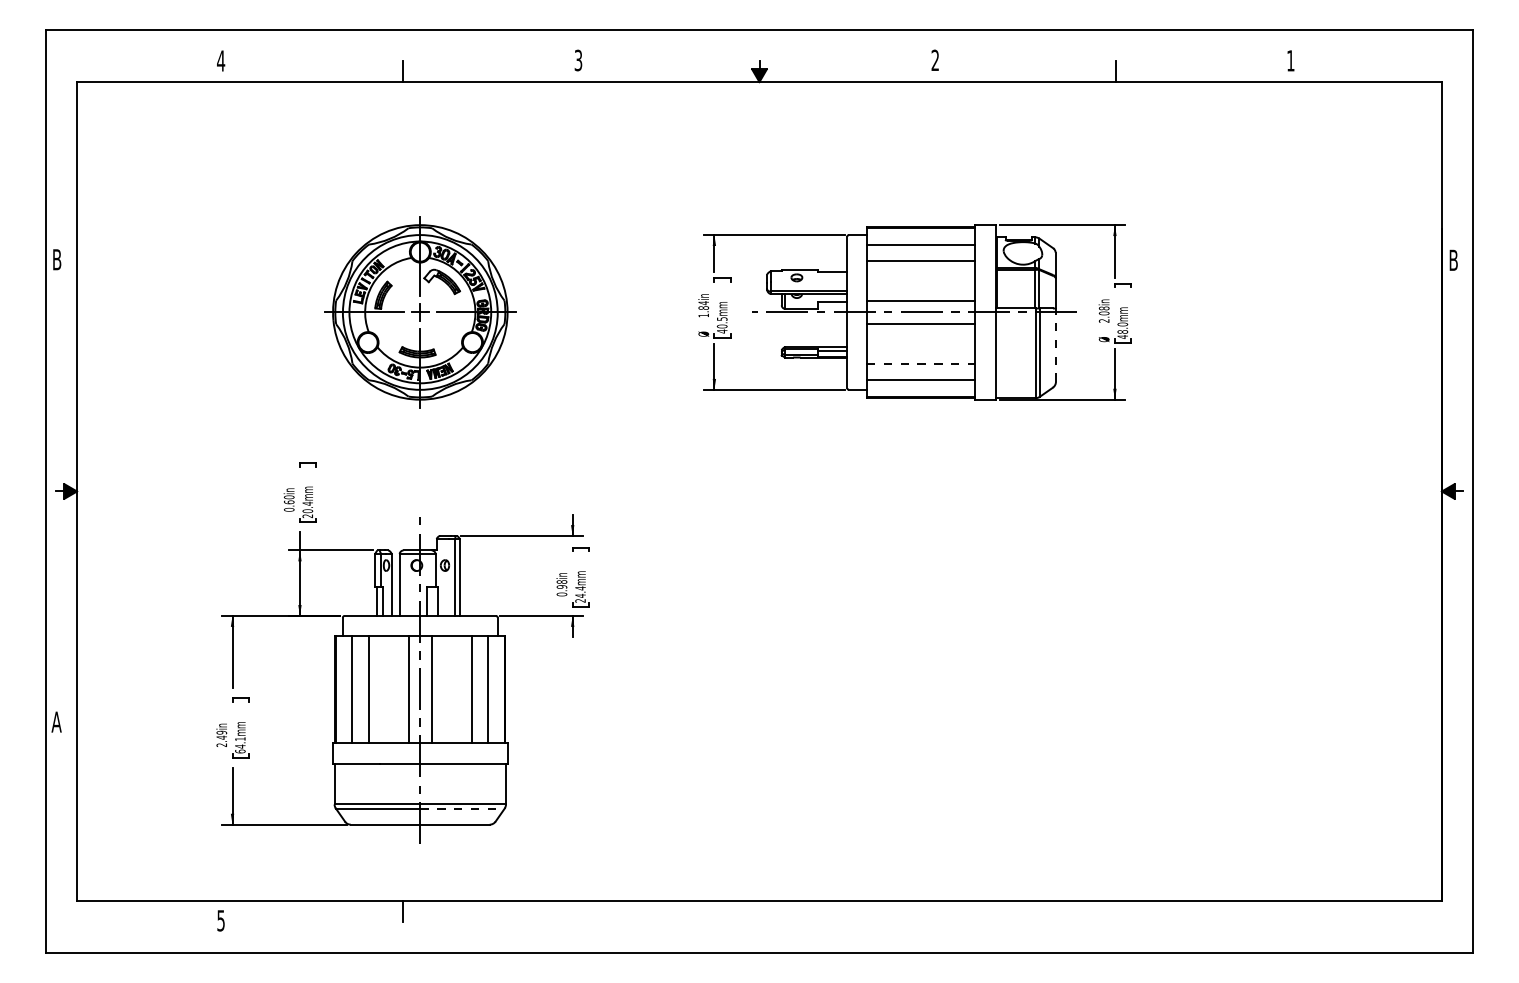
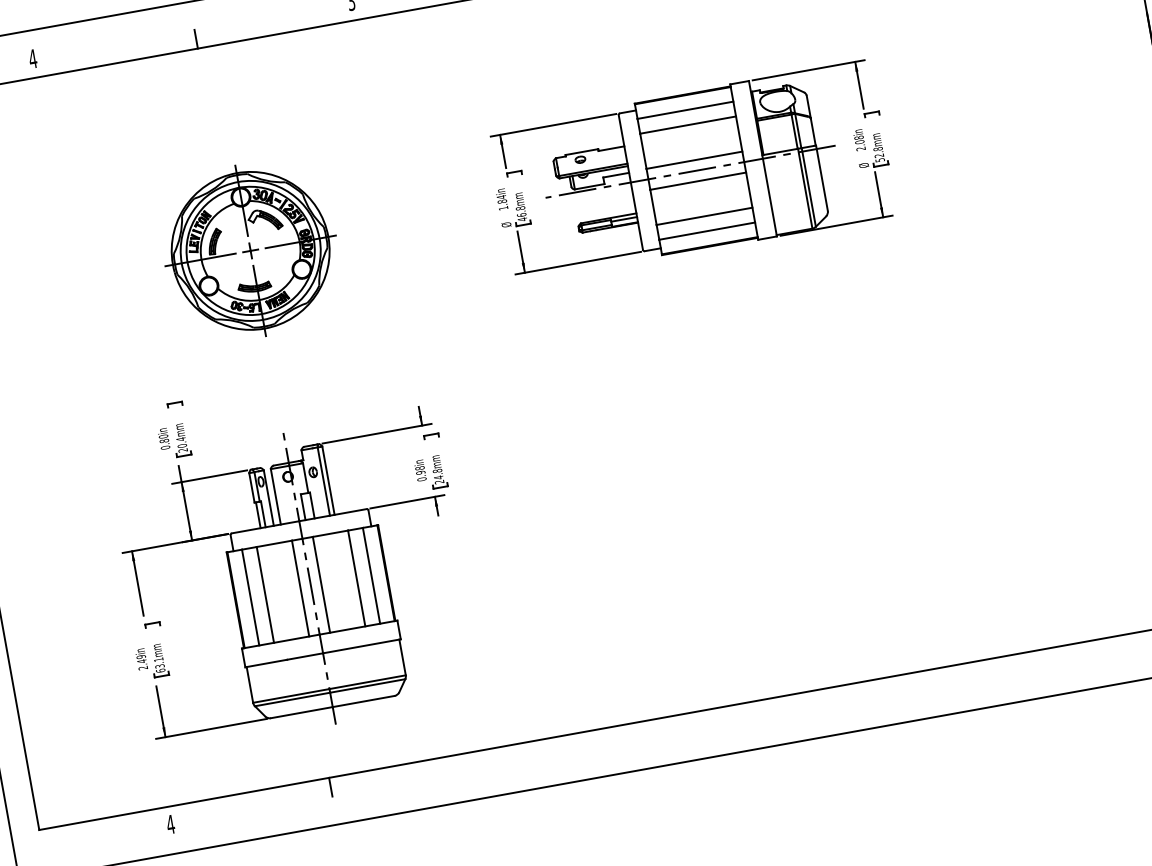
text: (722, 322) -> (521, 211), 40.5mm -> 46.8mm
text: (1122, 330) -> (878, 154), 48.0mm -> 52.8mm
line: (1055, 345) -> (821, 178), dashed -> solid
line: (920, 363) -> (704, 216), dashed -> solid
text: (289, 502) -> (164, 441), 0.60in -> 0.80in
text: (580, 588) -> (437, 471), 24.4mm -> 24.8mm
text: (240, 746) -> (160, 666), 64.1mm -> 63.1mm
line: (463, 808) -> (368, 685), dashed -> solid
text: (221, 920) -> (171, 824), 5 -> 4

